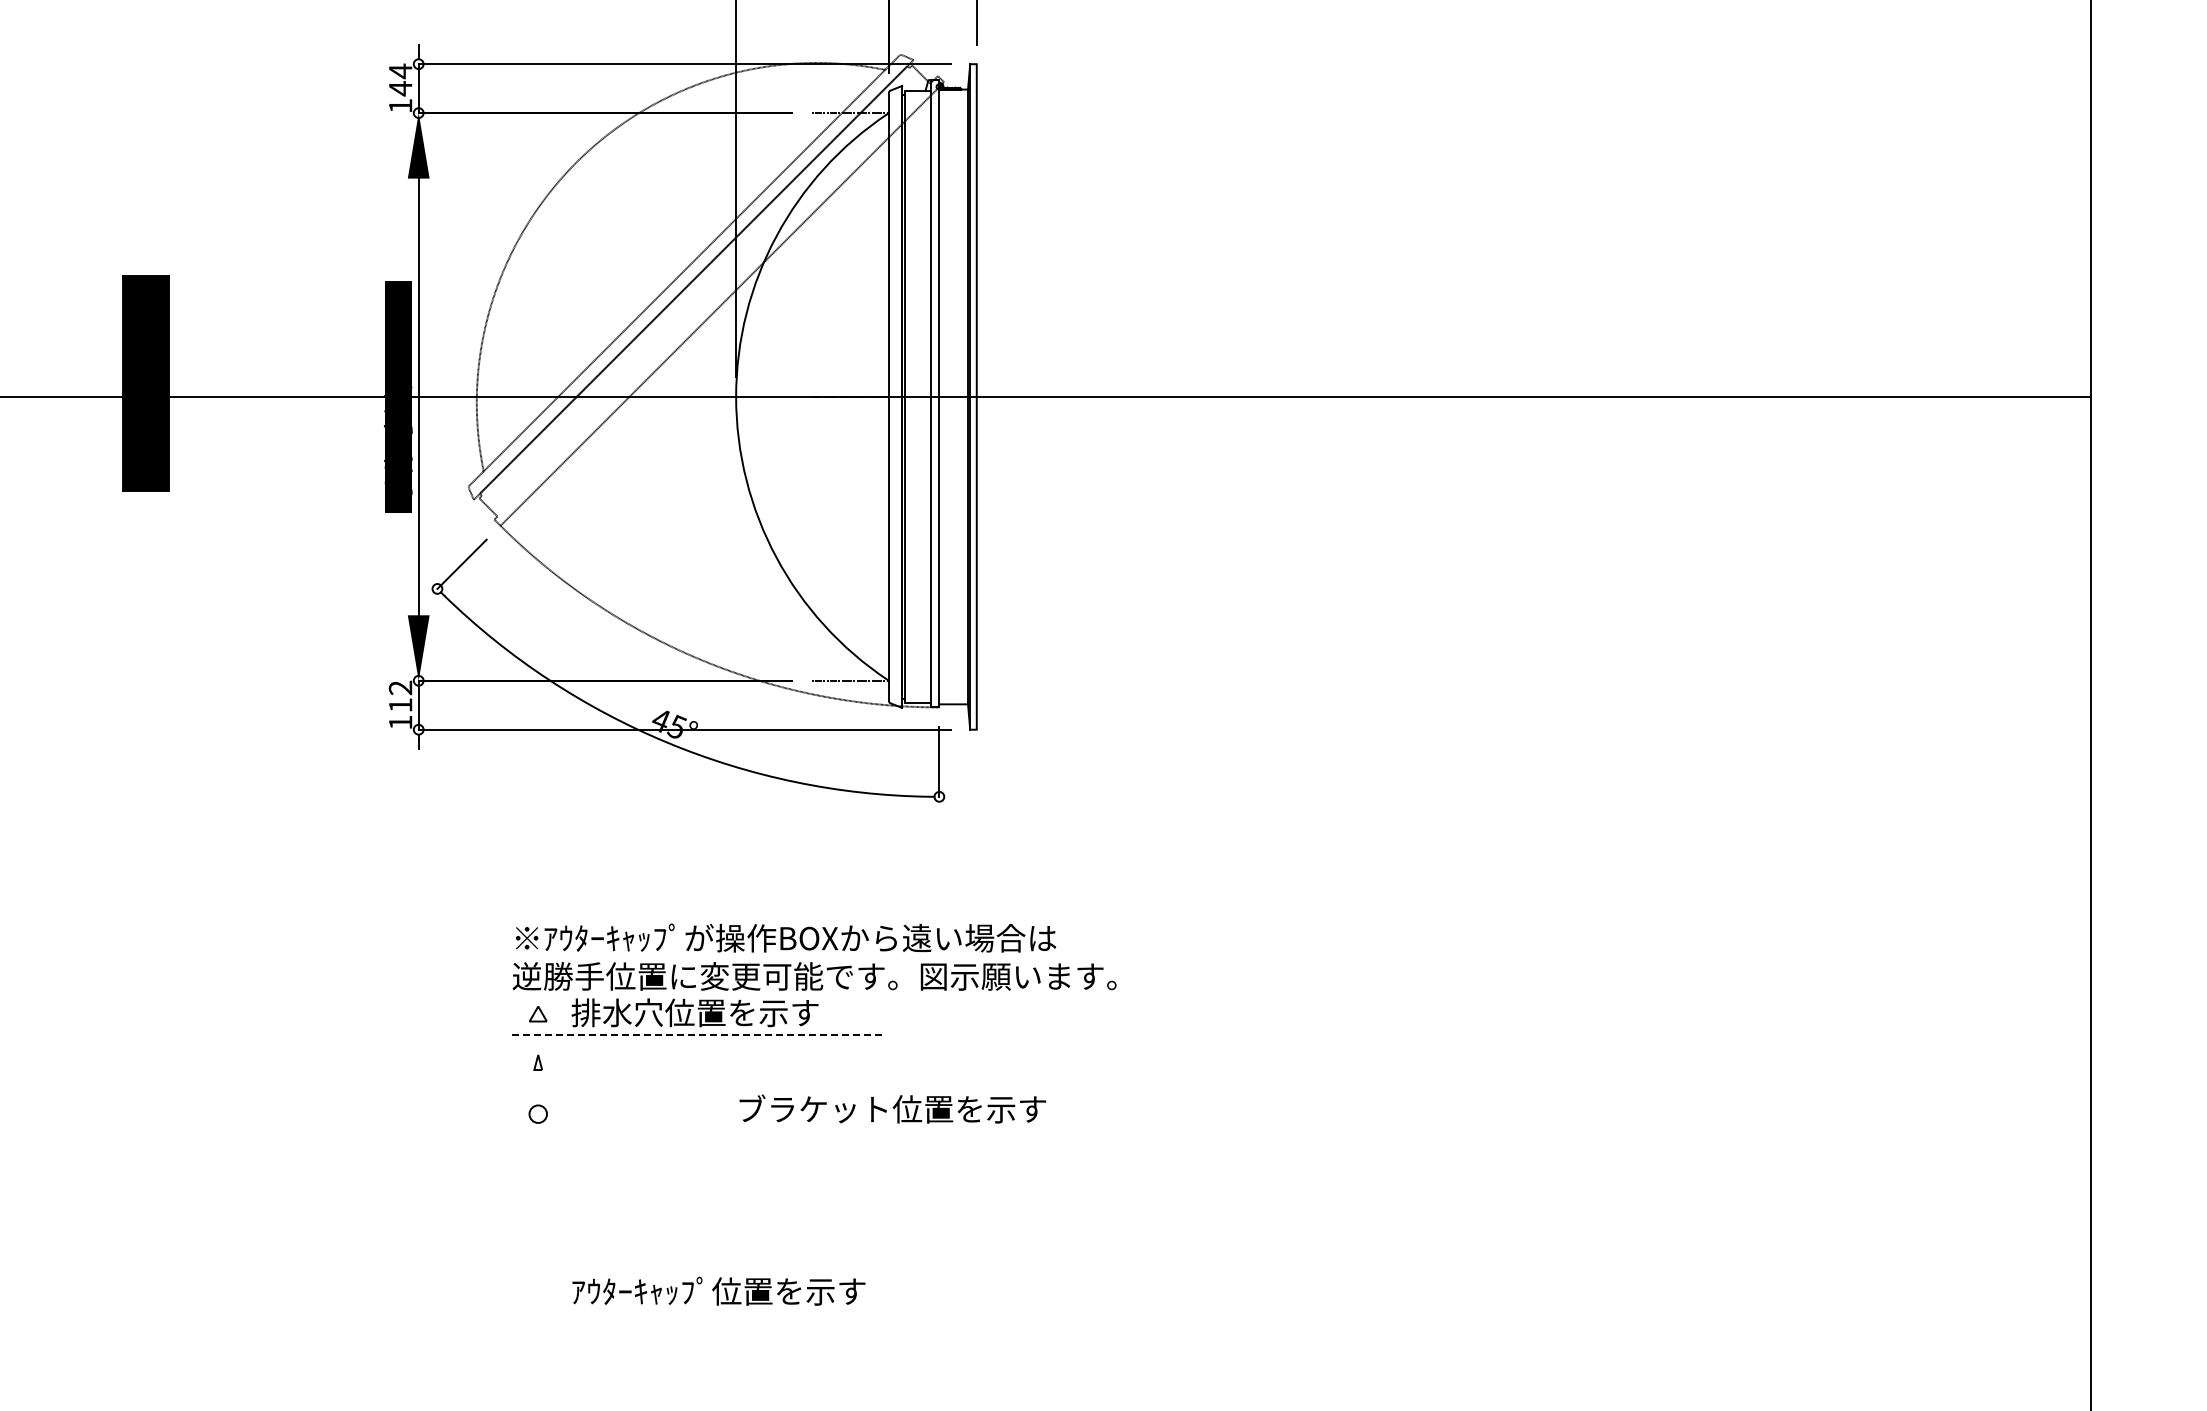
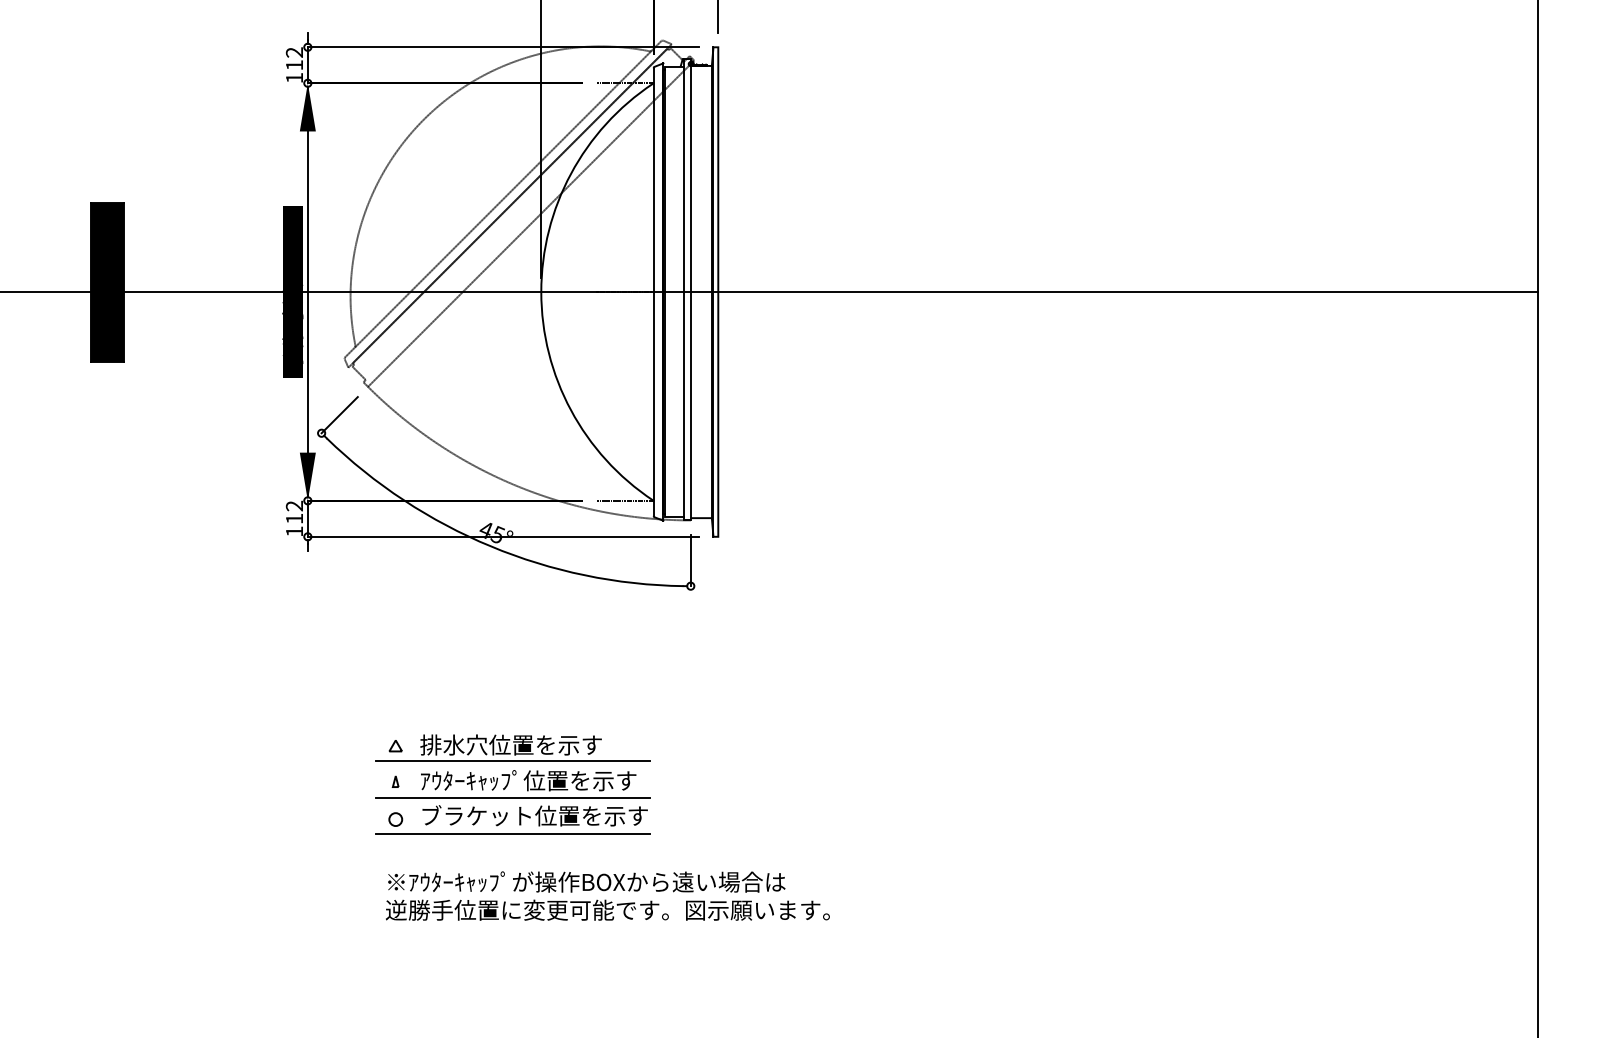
text: (400, 79) -> (294, 58), 144 -> 112
text: (814, 956) -> (607, 895), moved
line: (697, 1034) -> (512, 760), dashed -> solid
line: (697, 1085) -> (512, 798), added
text: (892, 1108) -> (534, 815), moved
line: (697, 1133) -> (512, 833), added
text: (718, 1290) -> (528, 780), moved

